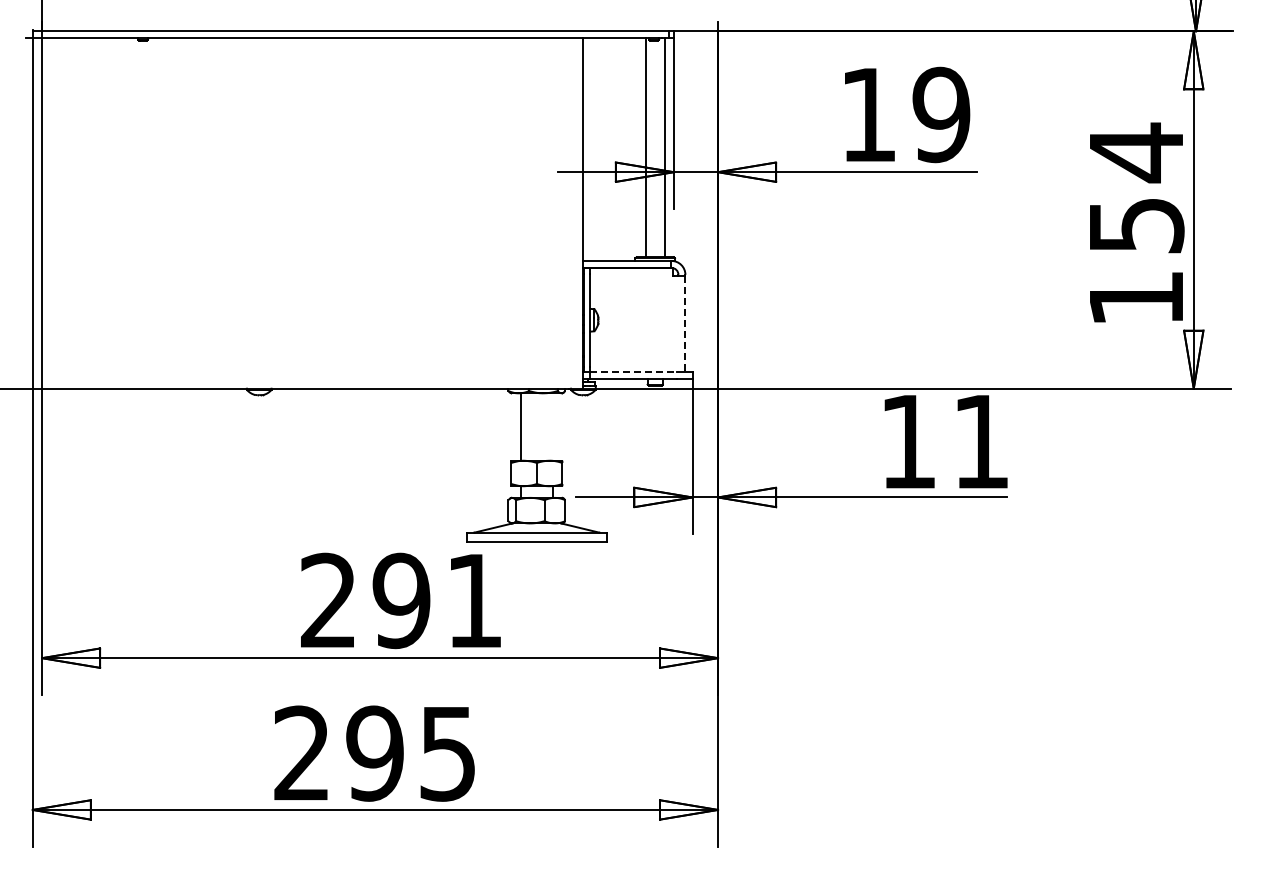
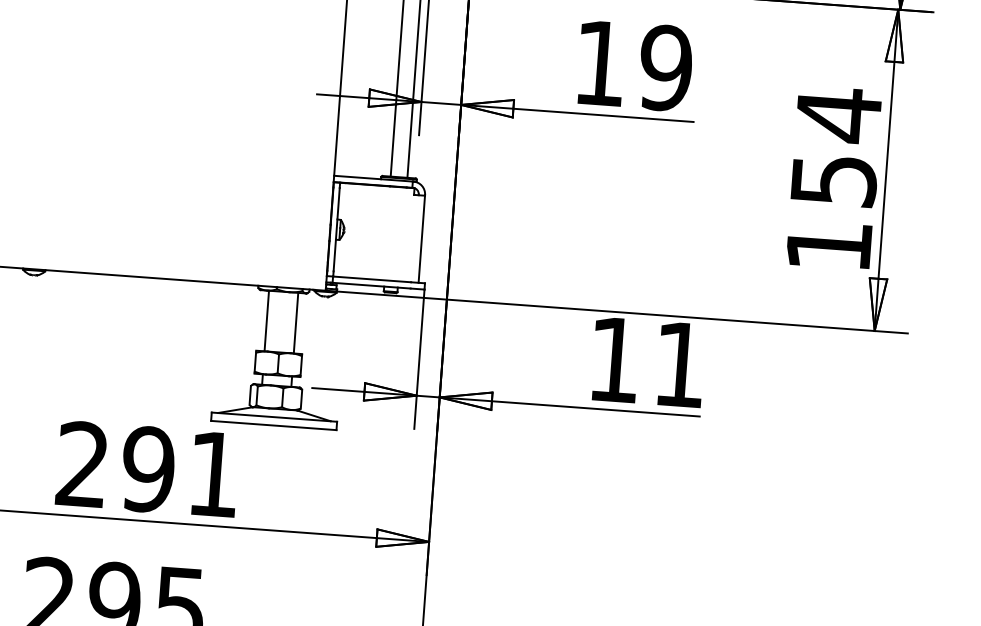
line: (685, 324) -> (421, 239), dashed -> solid
line: (634, 372) -> (372, 279), dashed -> solid
line: (553, 426) -> (296, 322), added

